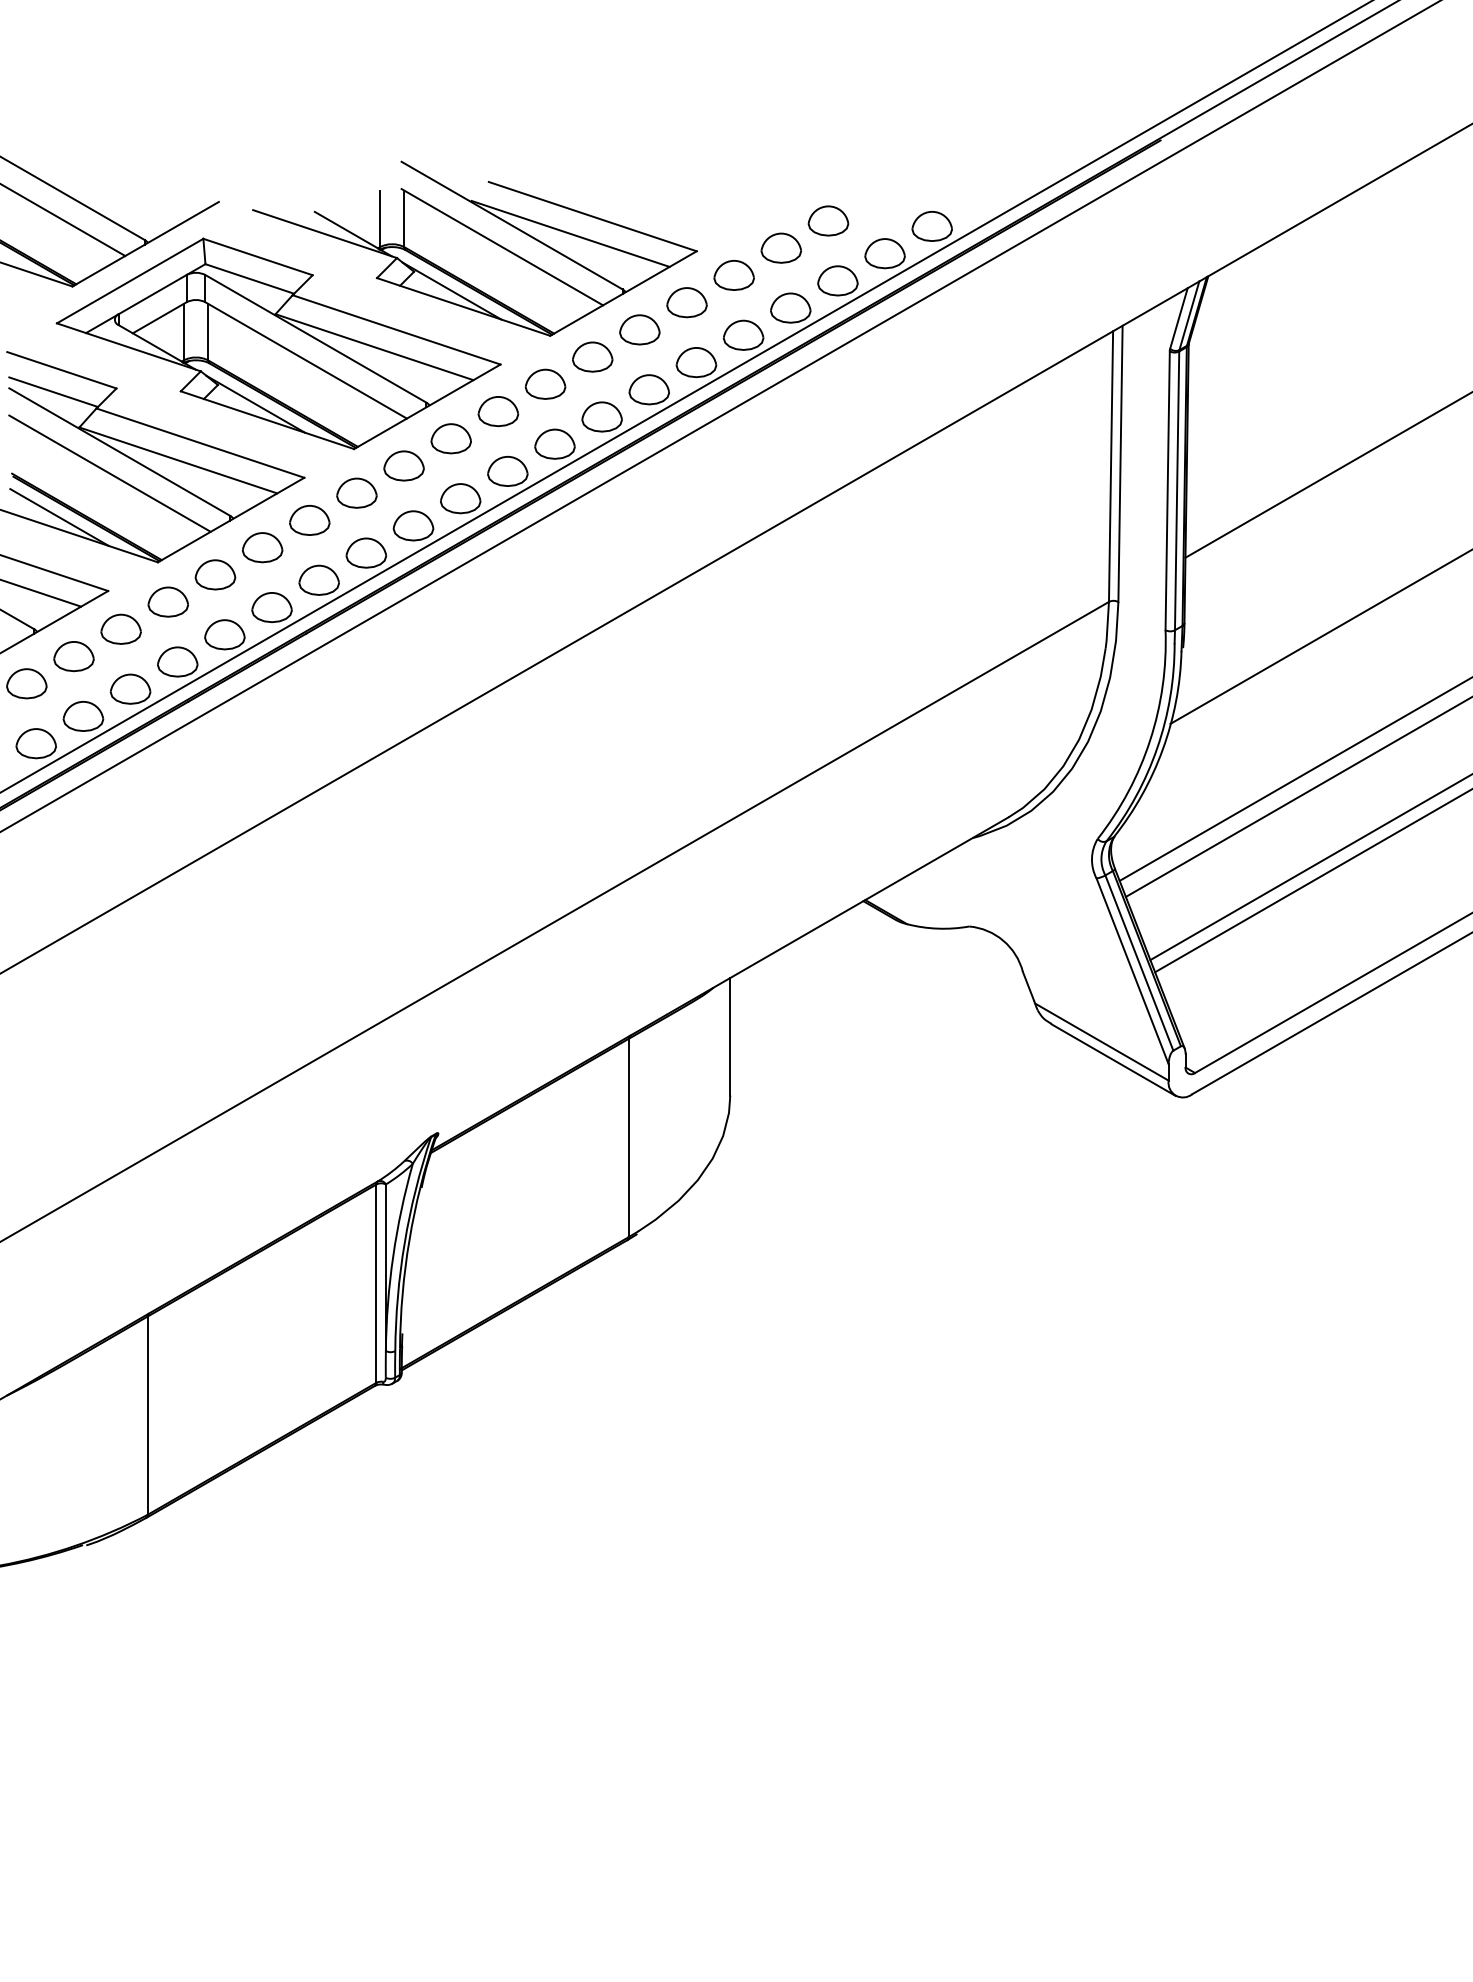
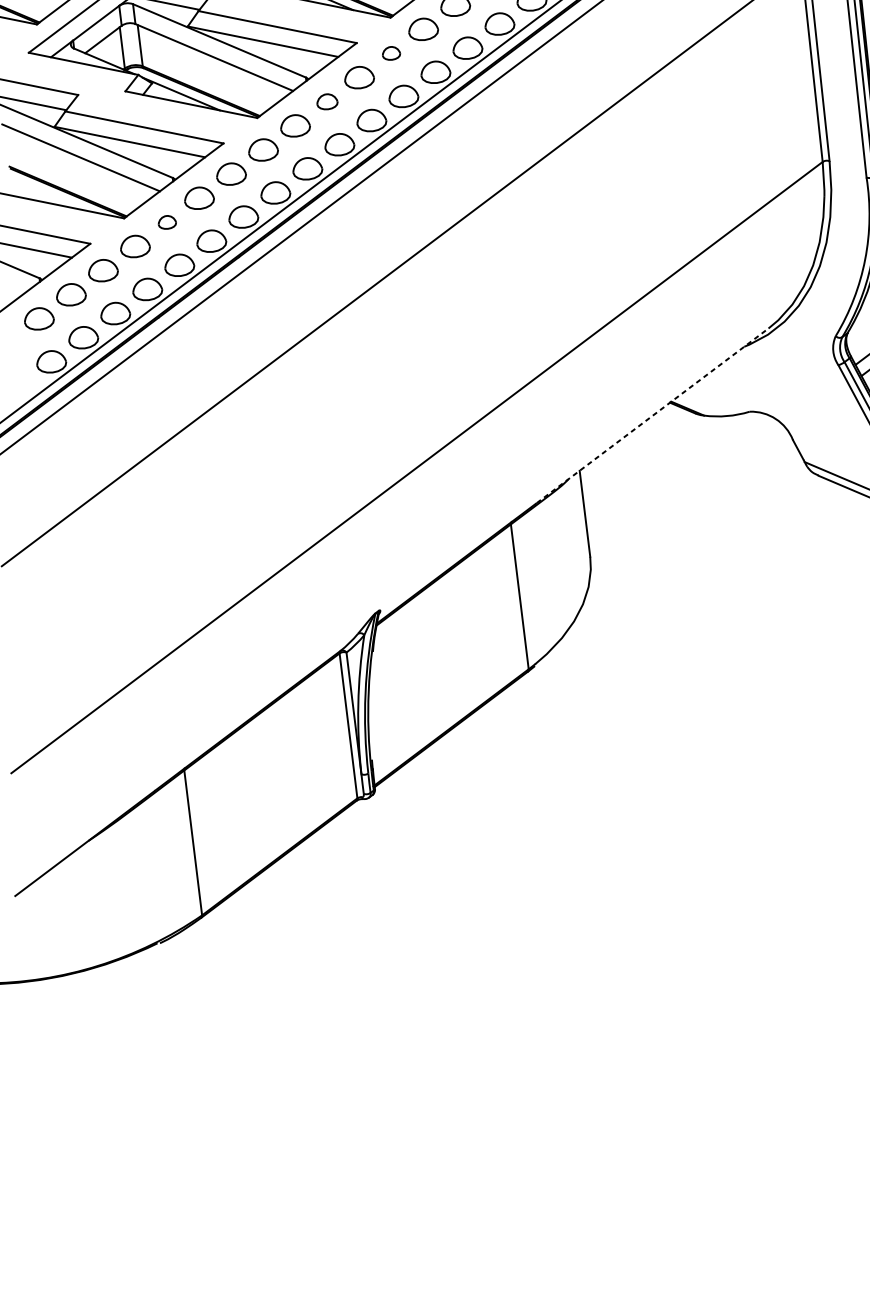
part: (545, 383) -> (391, 52), size x0.6
part: (450, 438) -> (326, 101), size x0.7
line: (59, 517) -> (48, 194), removed
part: (215, 574) -> (167, 222), size x0.6
line: (837, 915) -> (652, 415), solid -> dashed

